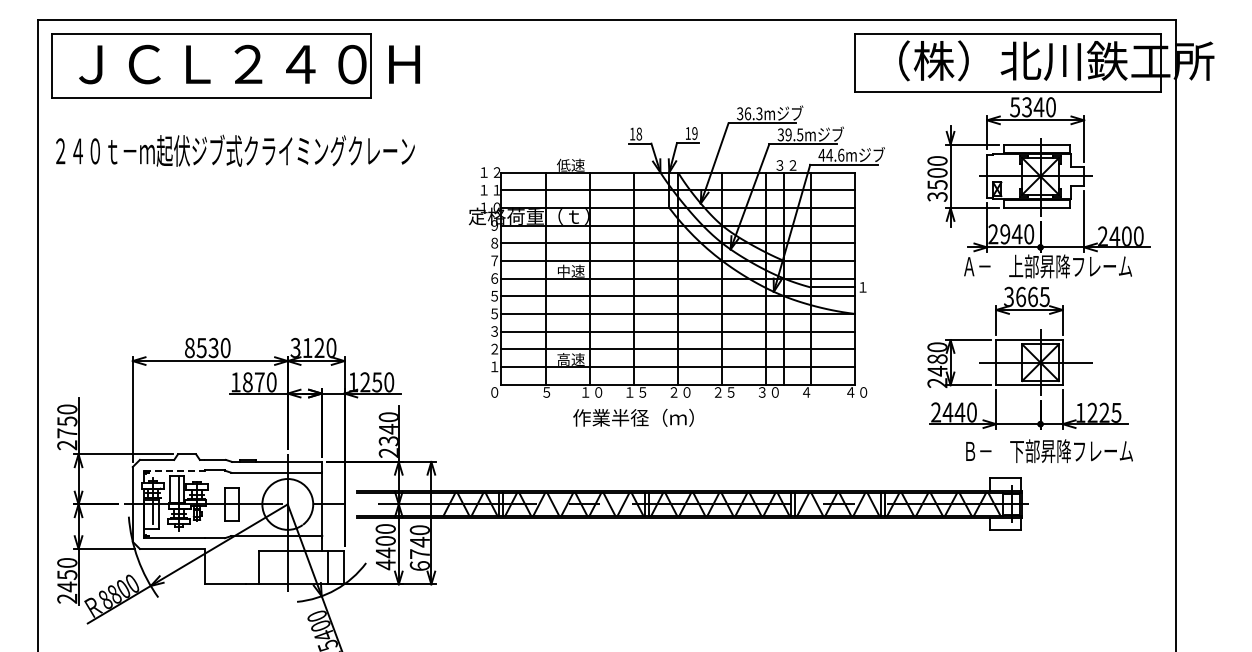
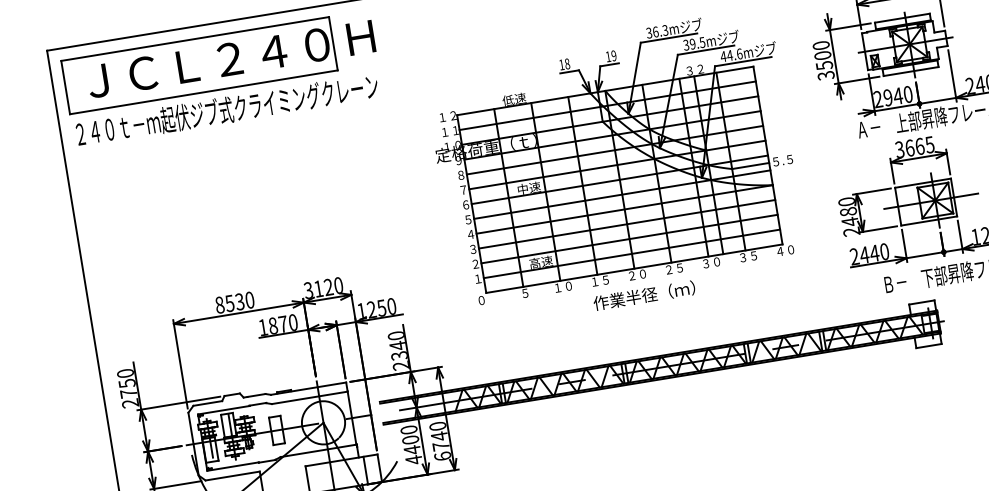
text: (235, 150) -> (227, 109), moved
text: (870, 287) -> (782, 160), １ -> ５.５
text: (494, 313) -> (470, 234), ５ -> ４
text: (812, 392) -> (748, 256), ４ -> ３５
text: (633, 417) -> (644, 295), moved
line: (174, 470) -> (223, 409), dashed -> solid

